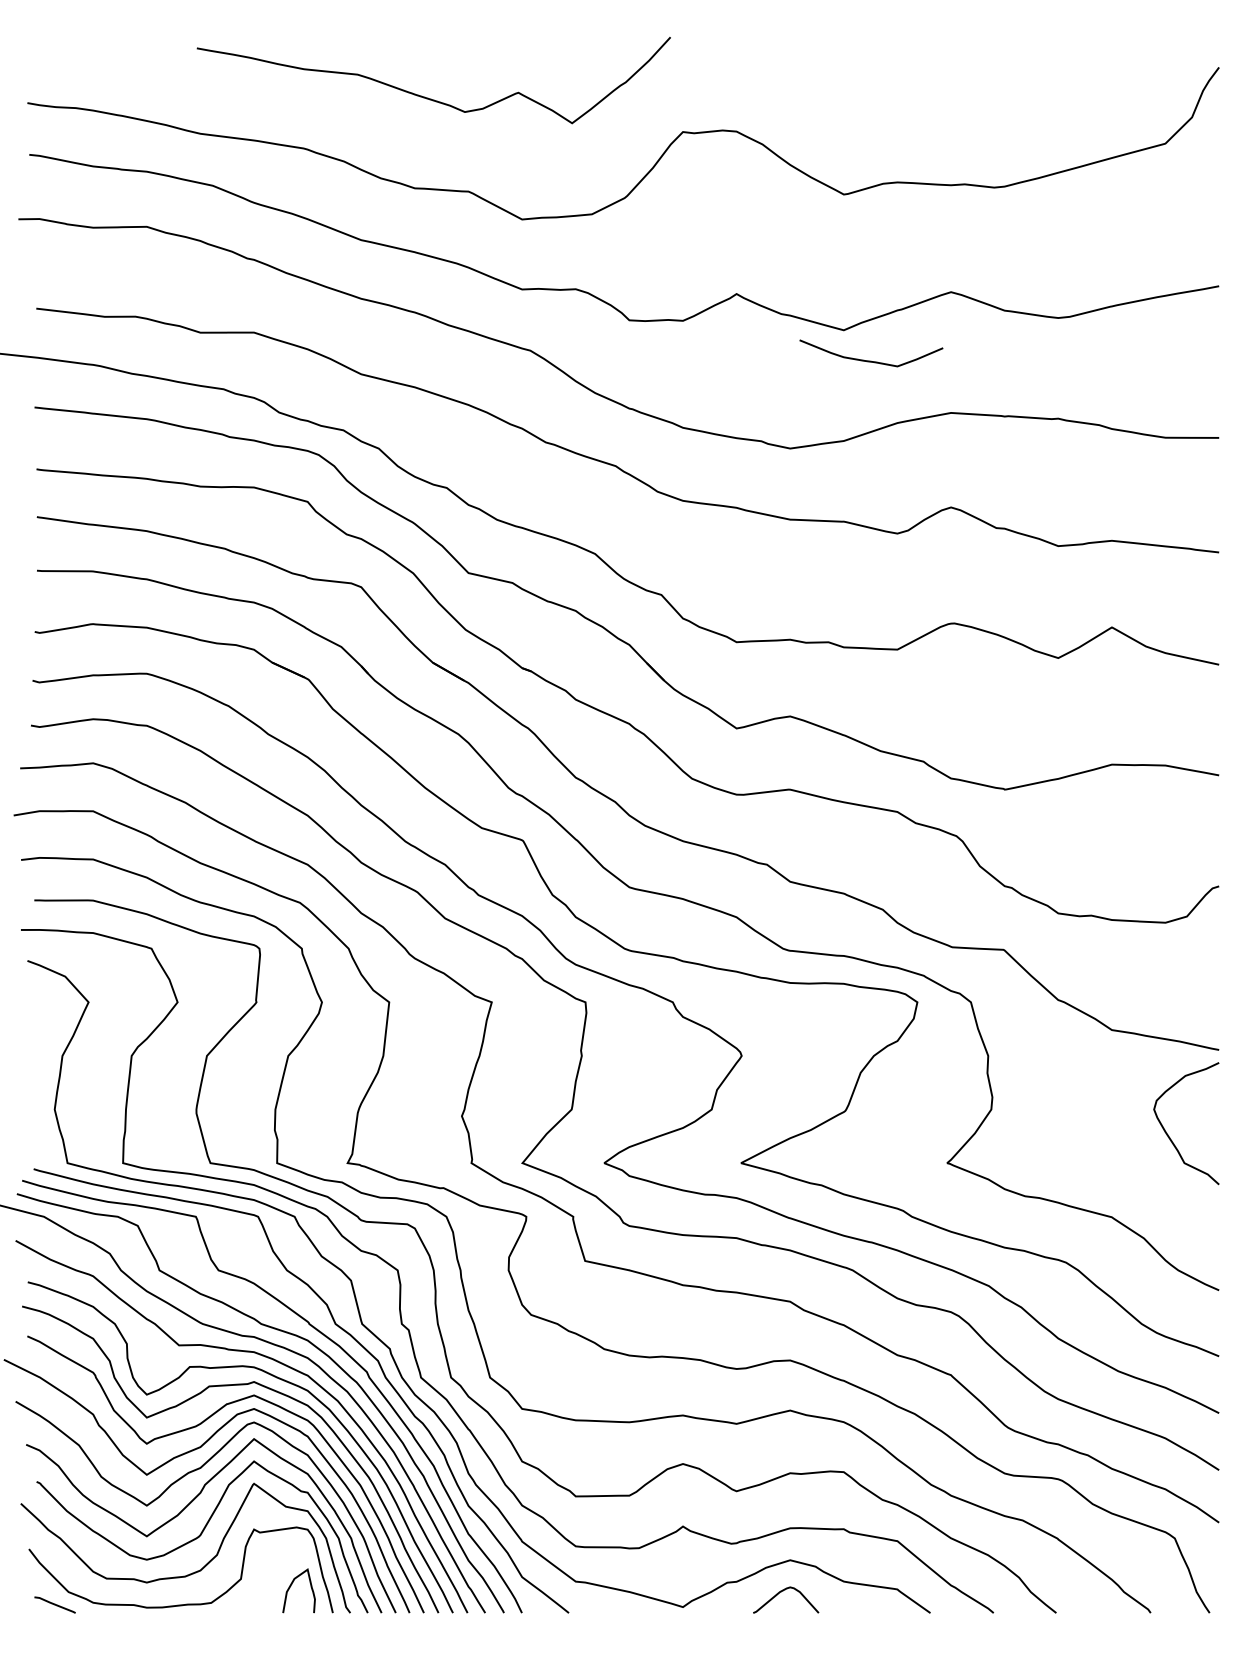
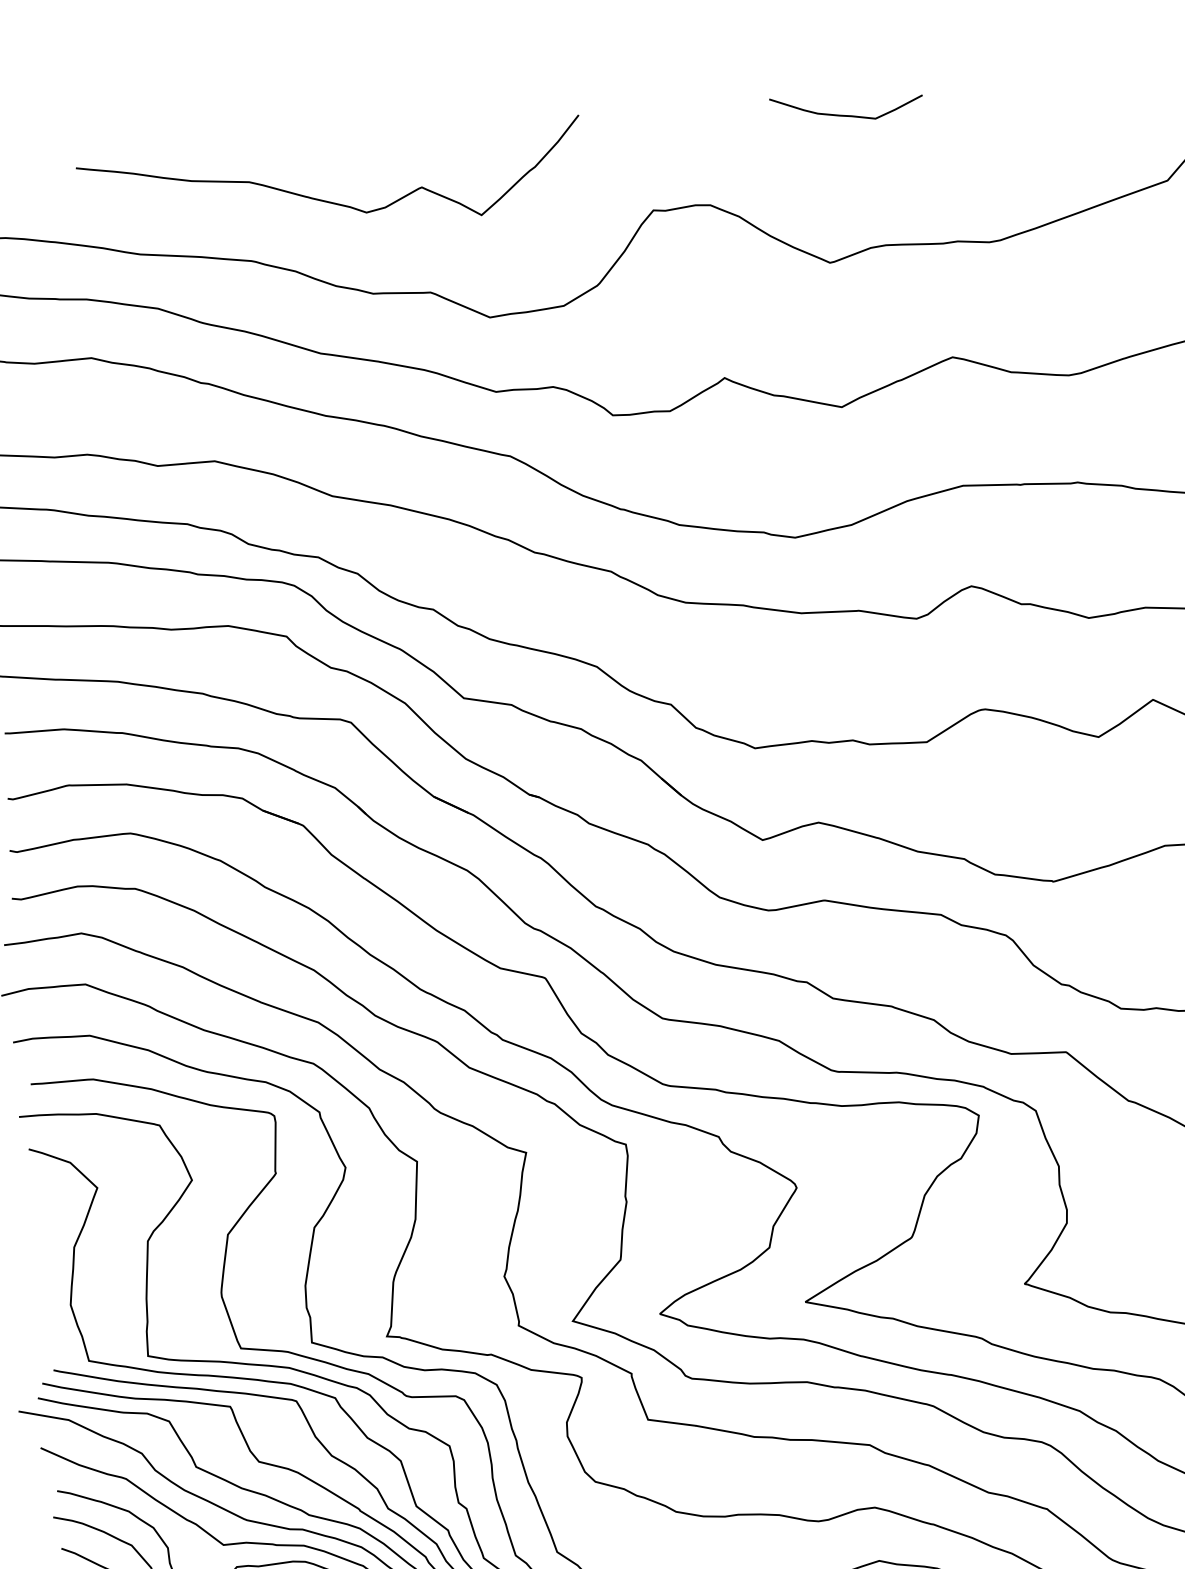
curve: (428, 97) -> (326, 200), moved
curve: (871, 360) -> (847, 114), moved

